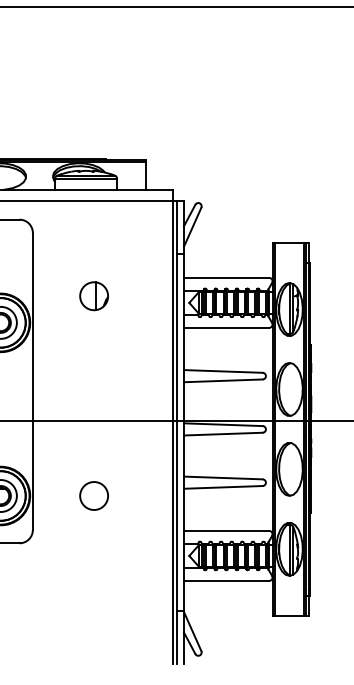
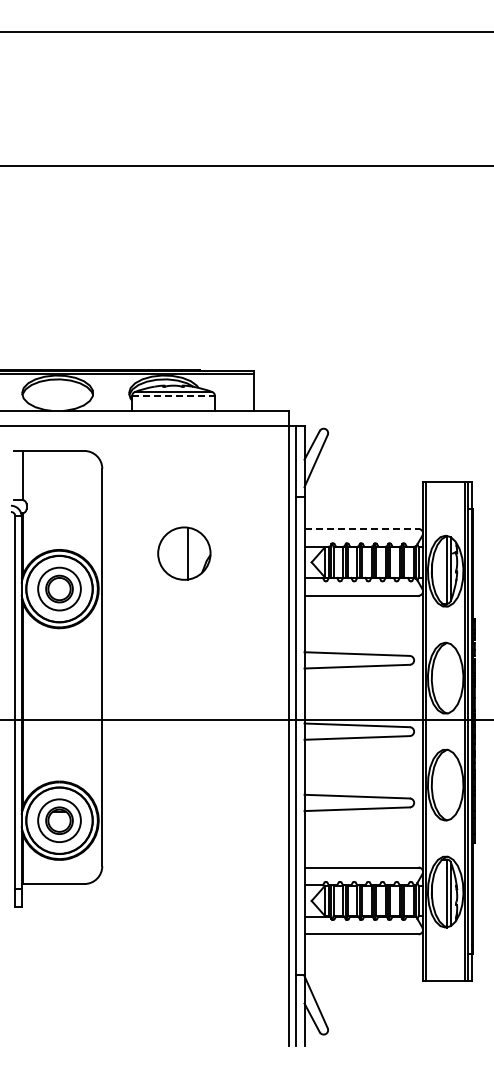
line: (86, 178) -> (174, 396), solid -> dashed
line: (227, 277) -> (362, 528), solid -> dashed
part: (93, 295) -> (183, 552), size x1.4
circle: (93, 495) -> (183, 820), removed

